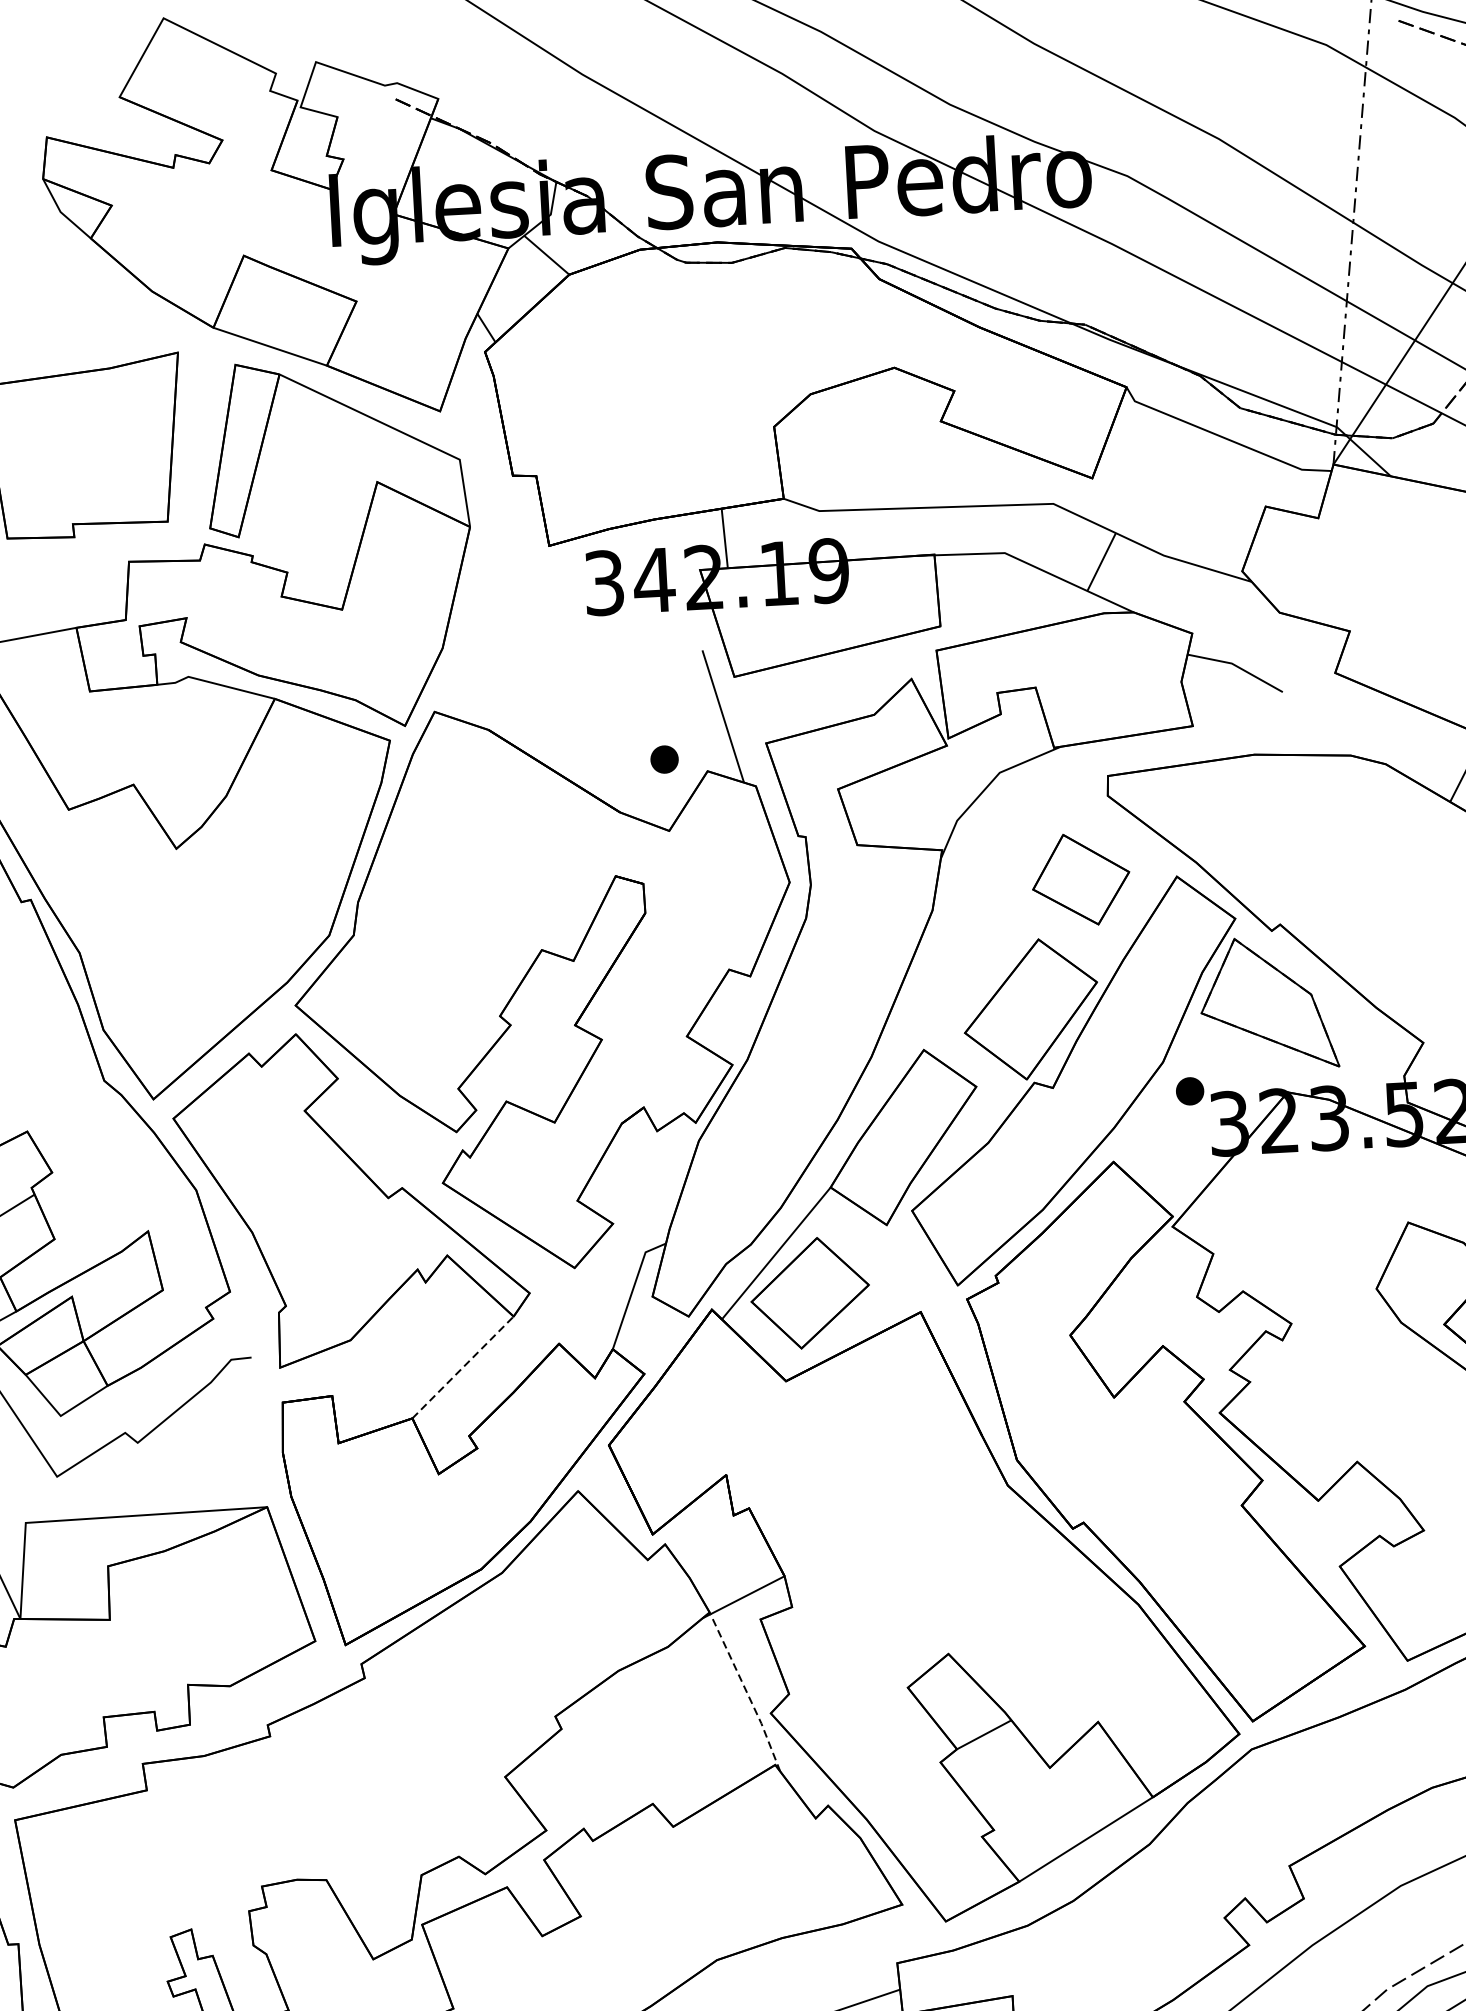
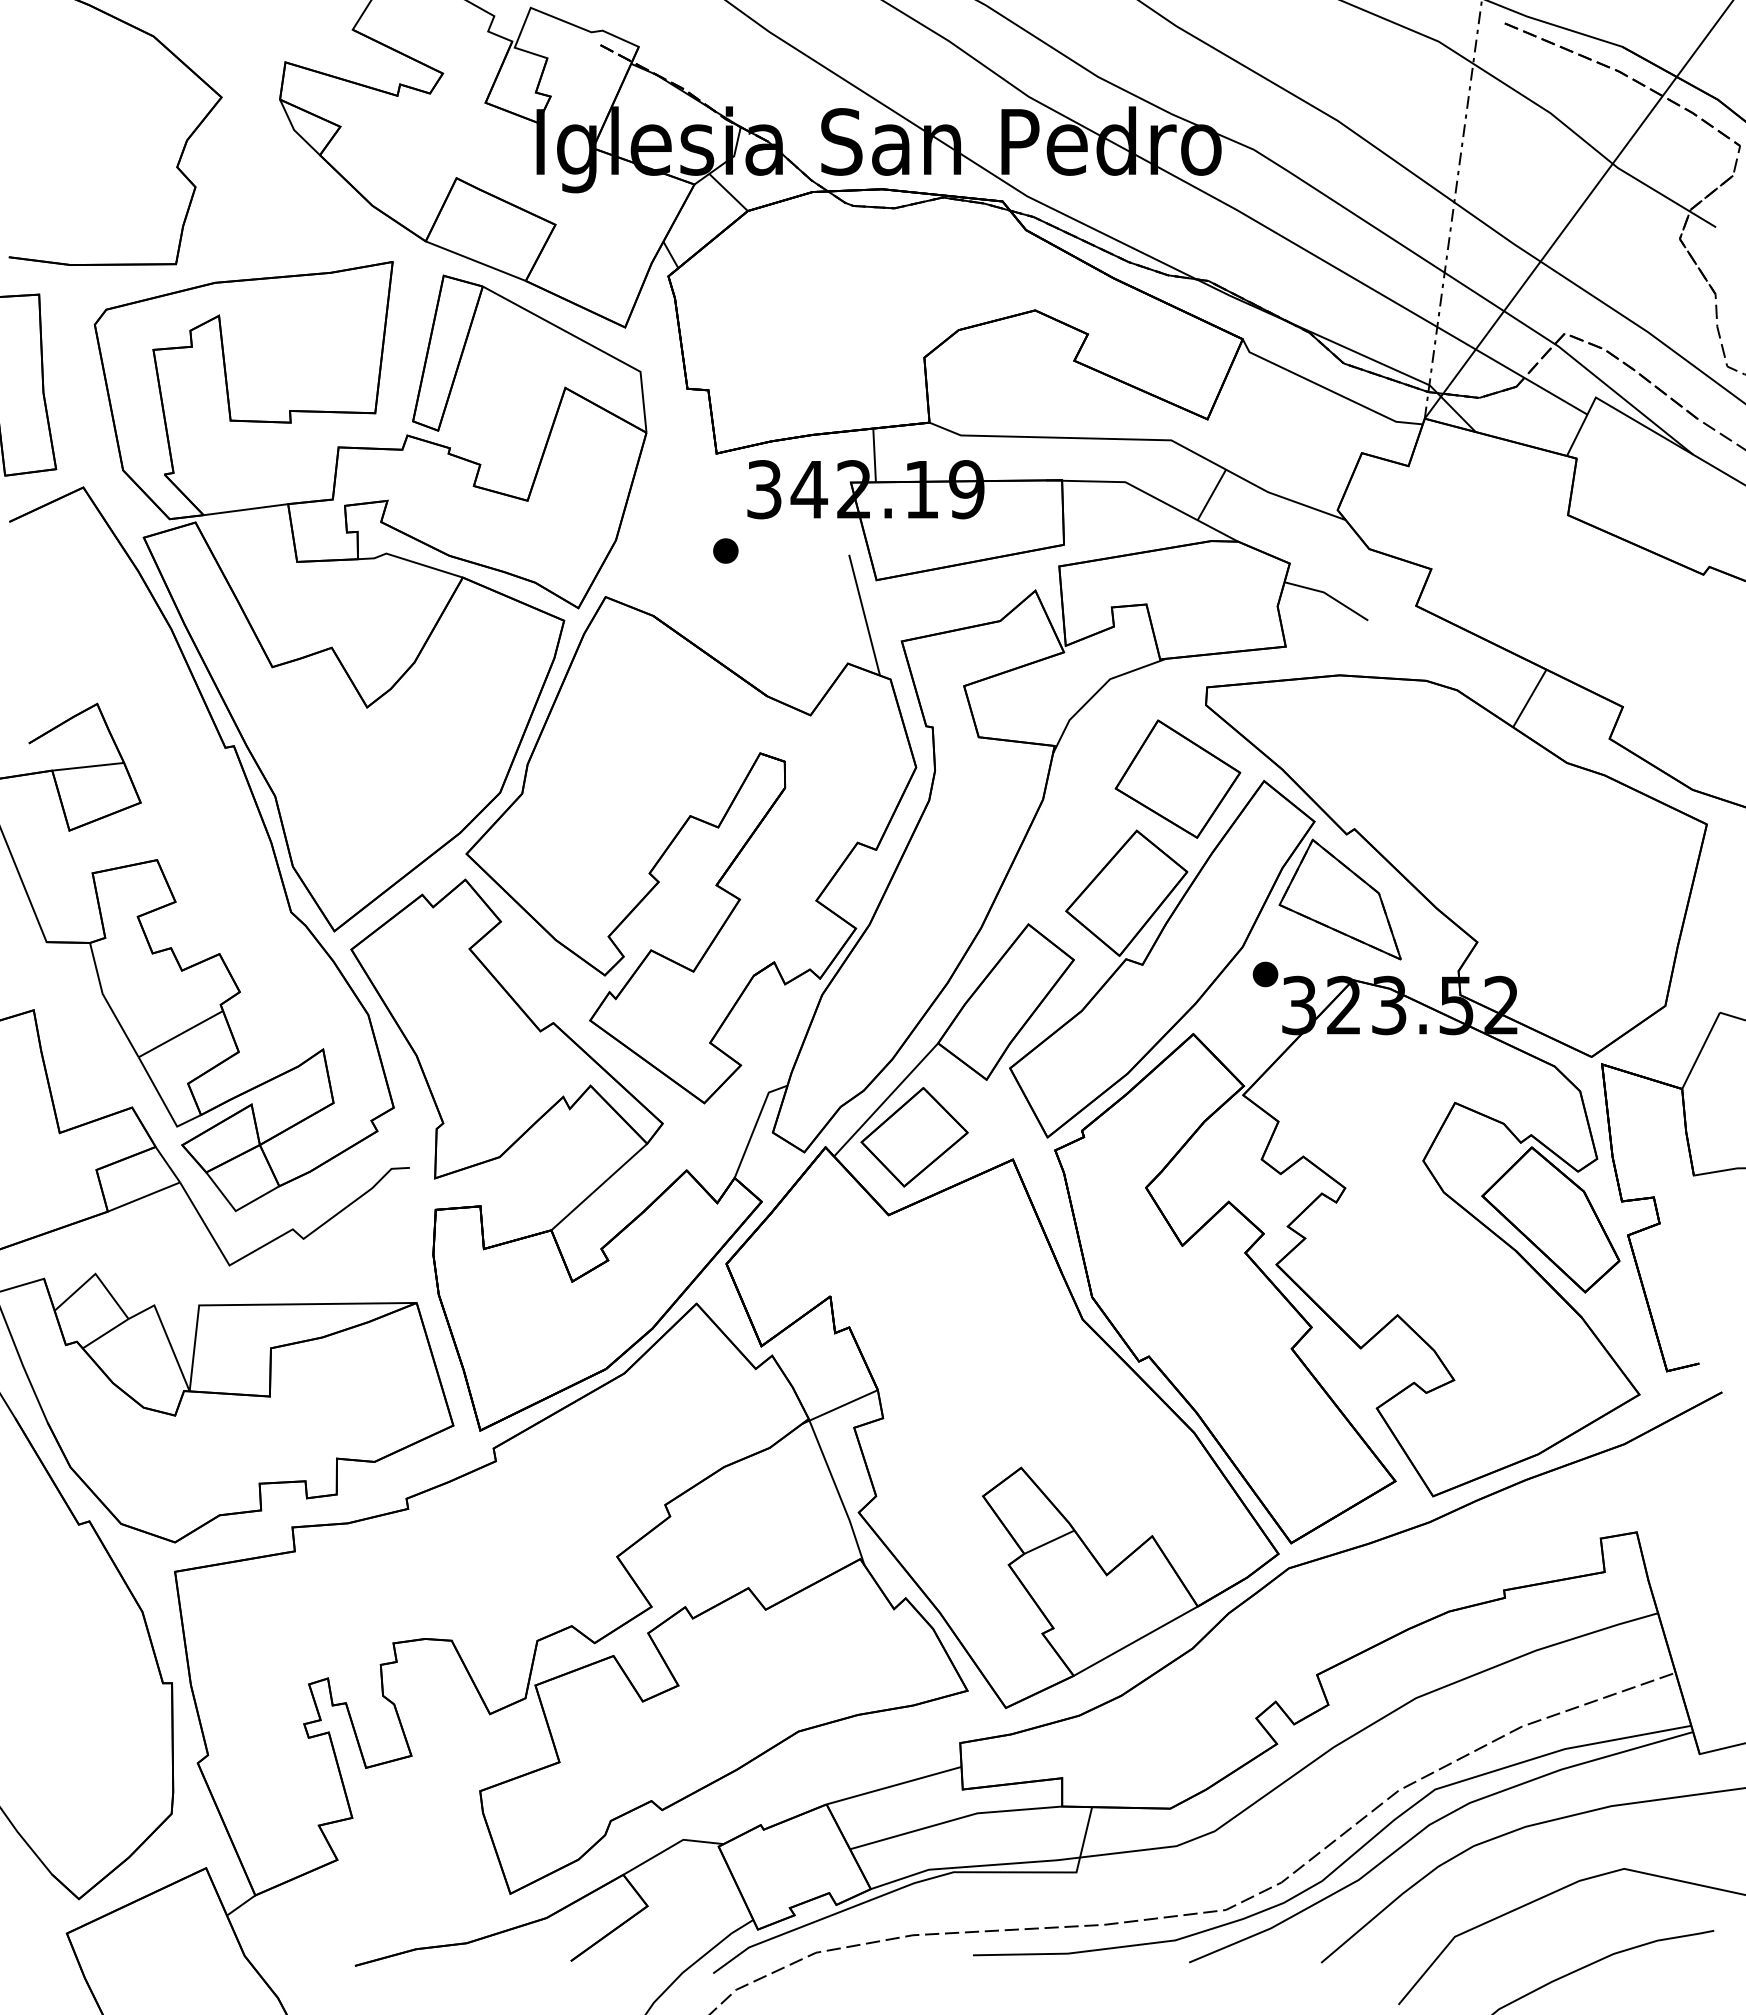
part: (664, 758) -> (725, 550), moved
part: (1080, 879) -> (1177, 778), size x1.43
line: (463, 1367) -> (599, 1187), dashed -> solid
line: (747, 1692) -> (838, 1492), dashed -> solid

